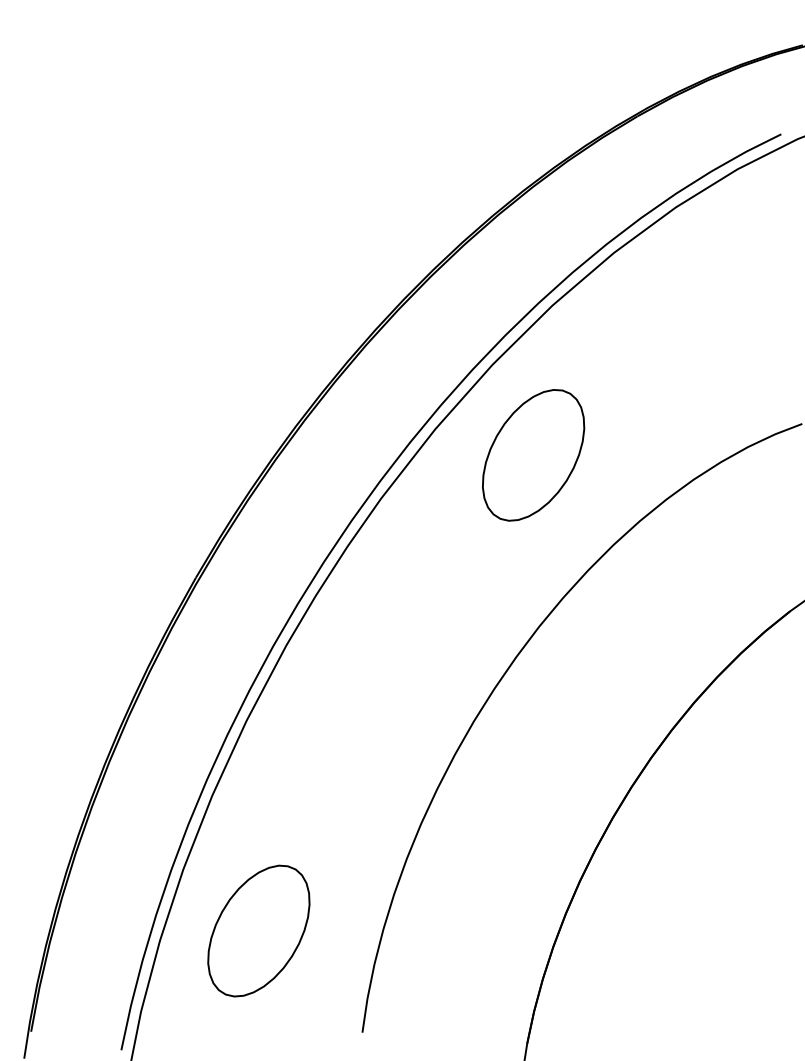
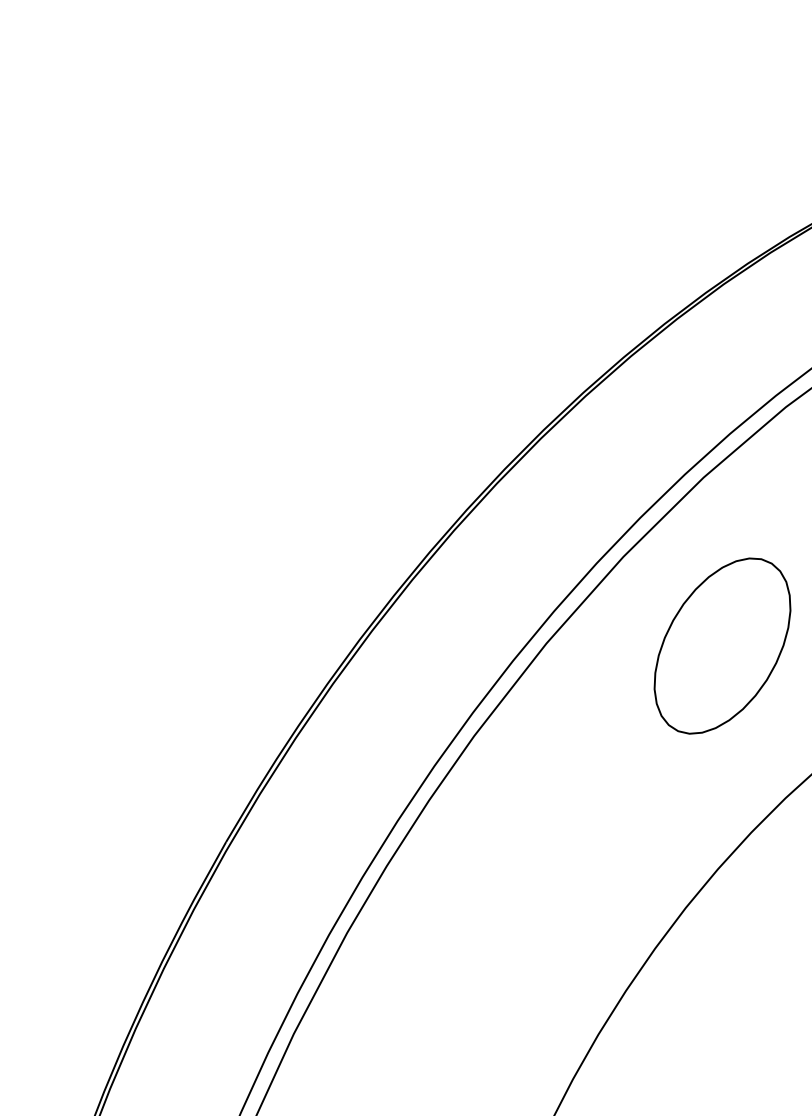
part: (533, 455) -> (722, 646), moved

